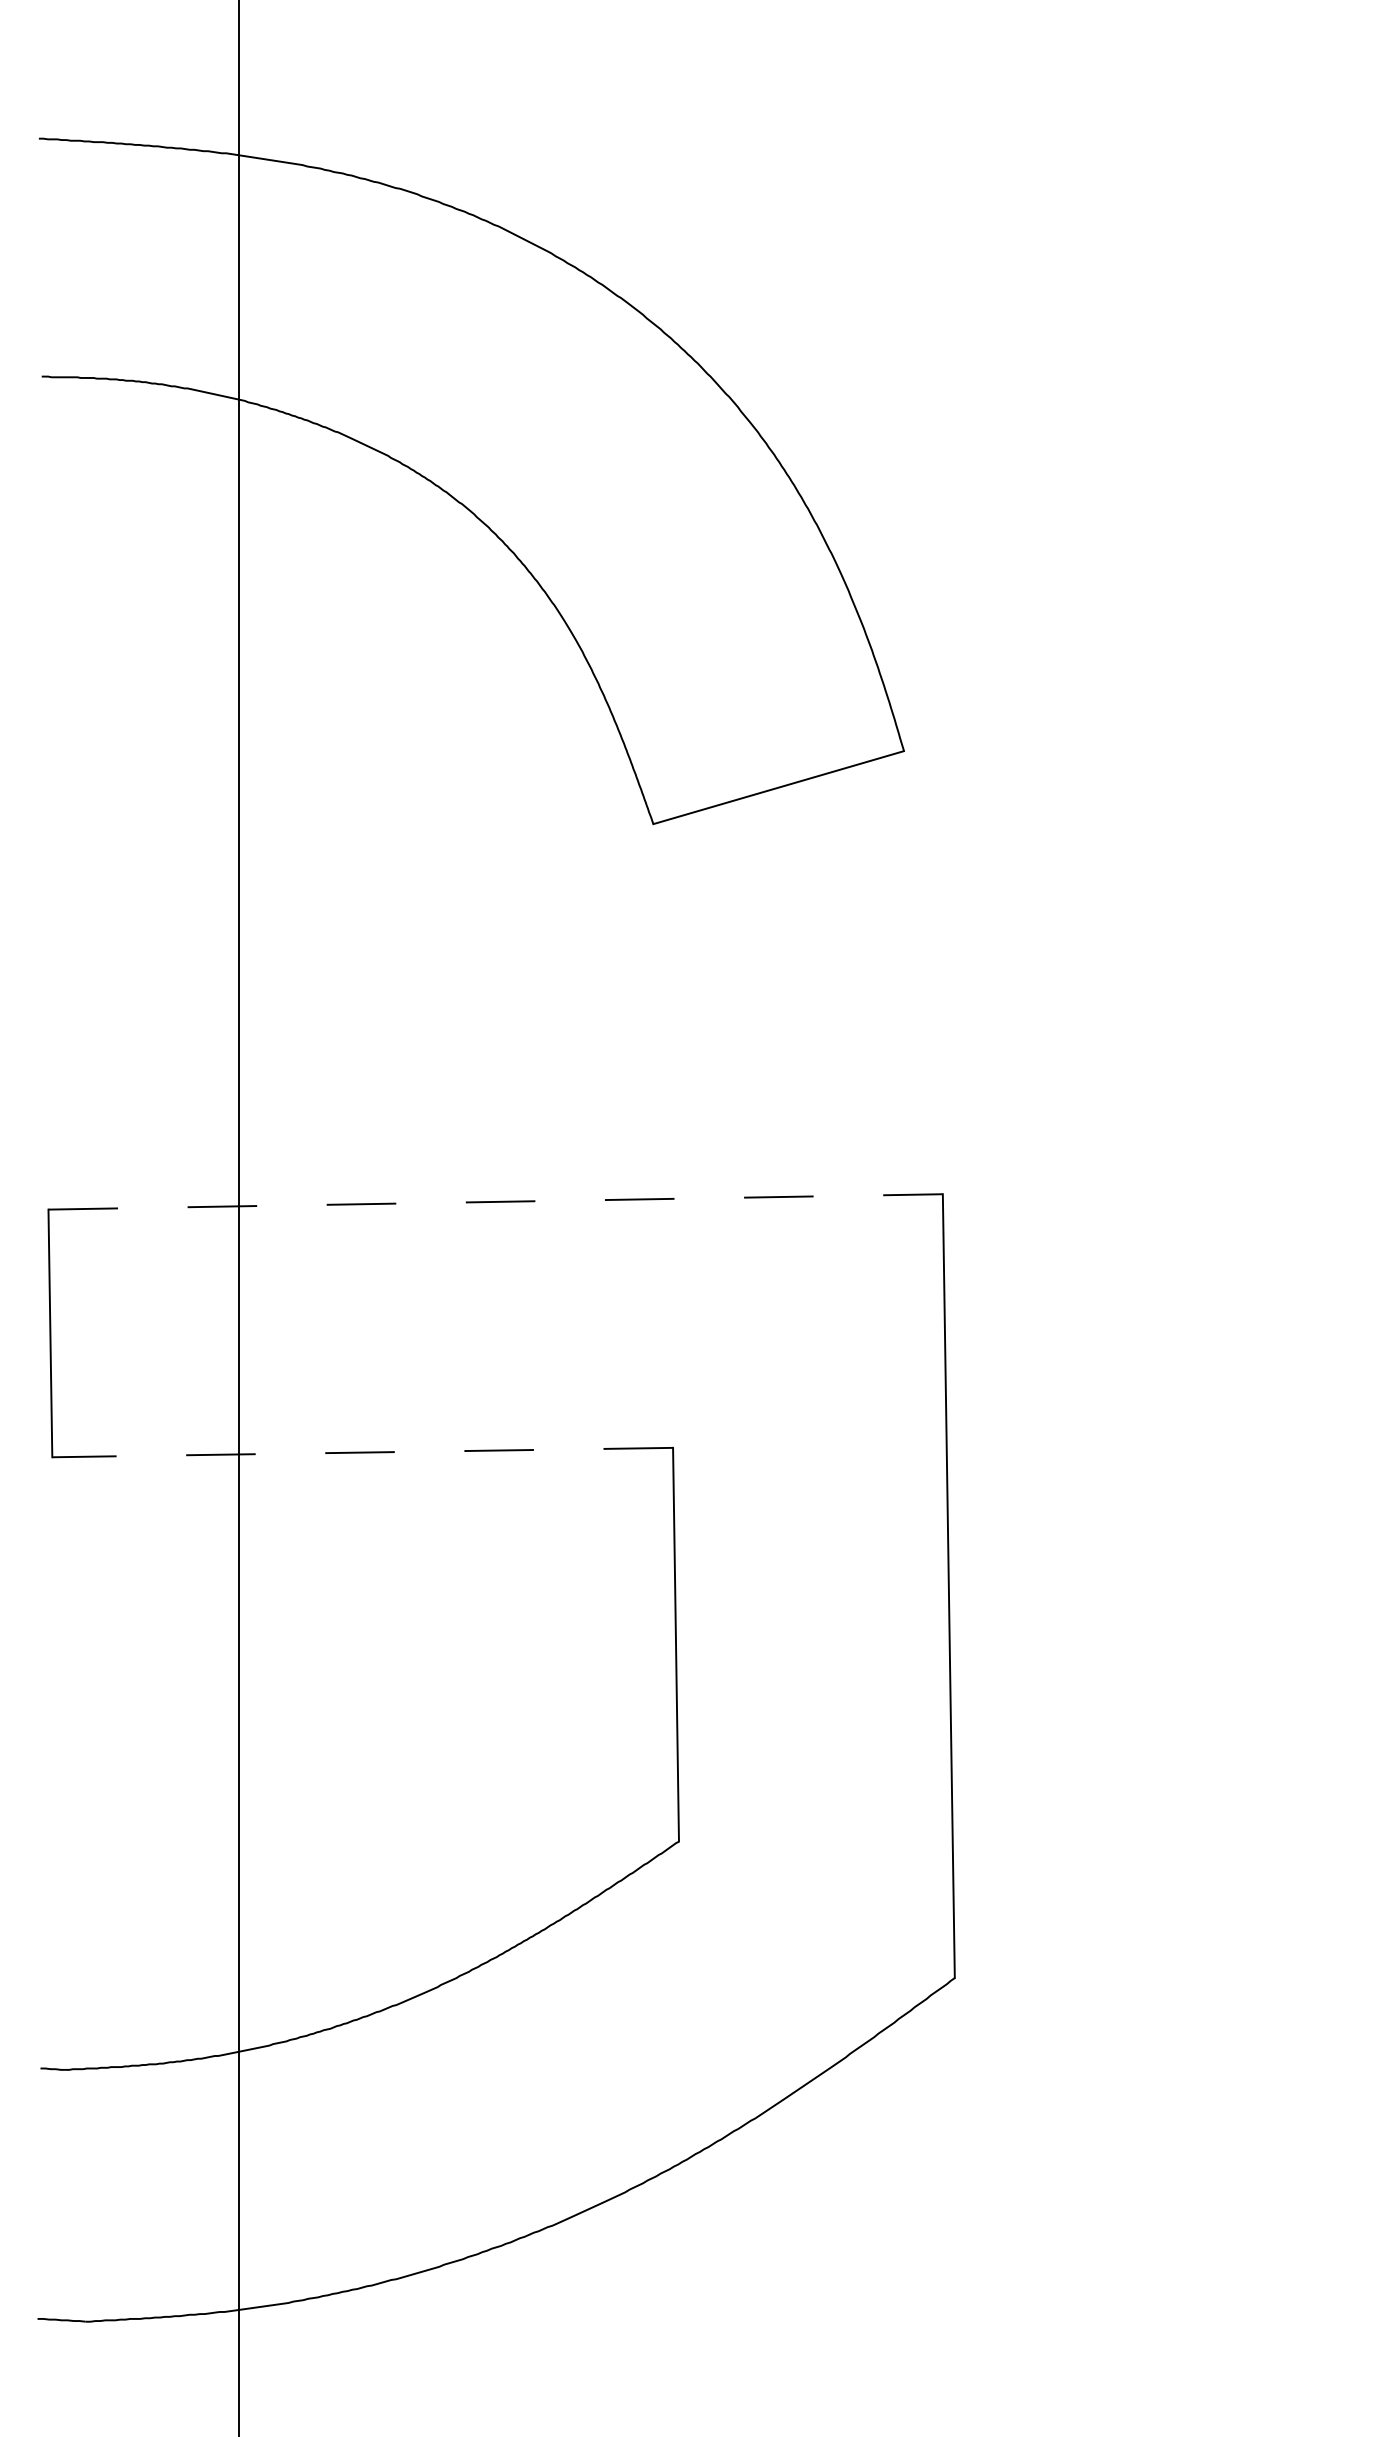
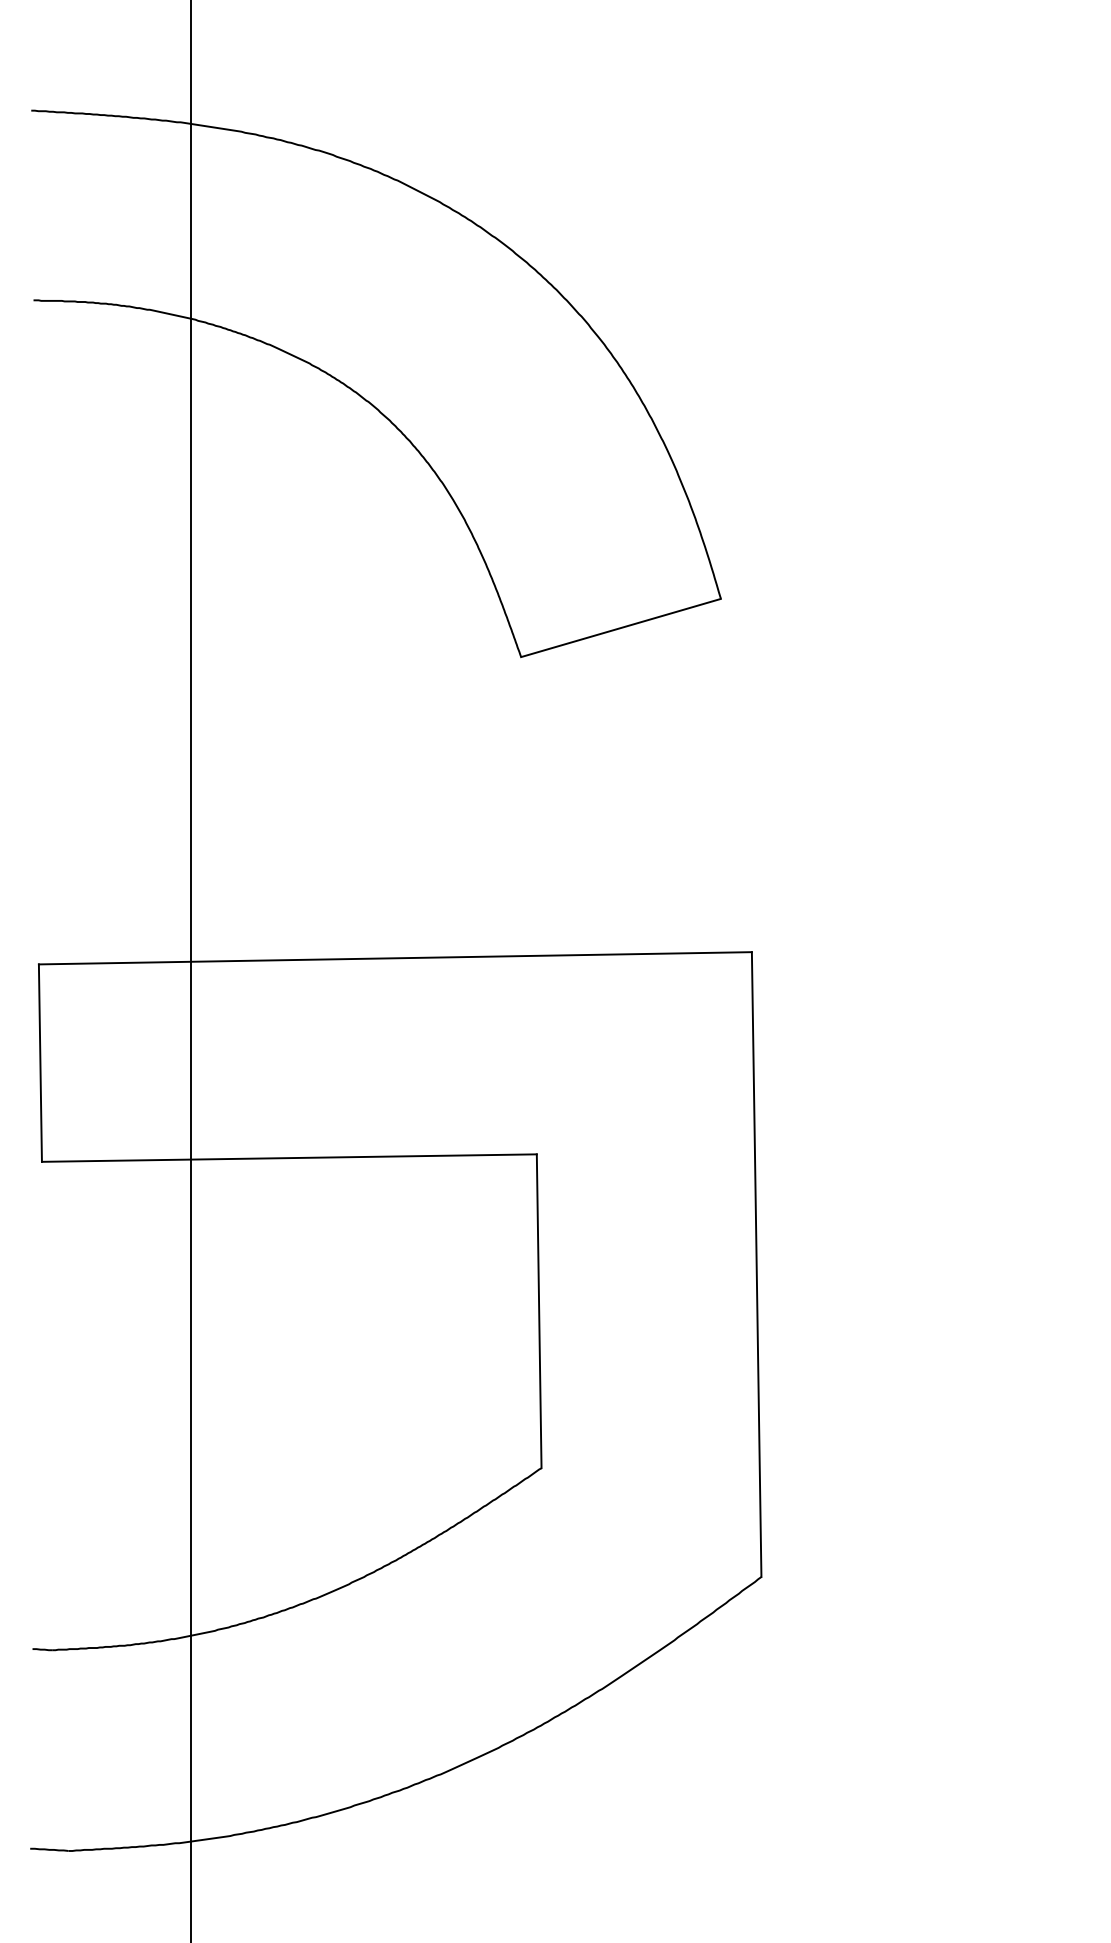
line: (496, 1201) -> (396, 957), dashed -> solid
line: (362, 1452) -> (289, 1158), dashed -> solid

